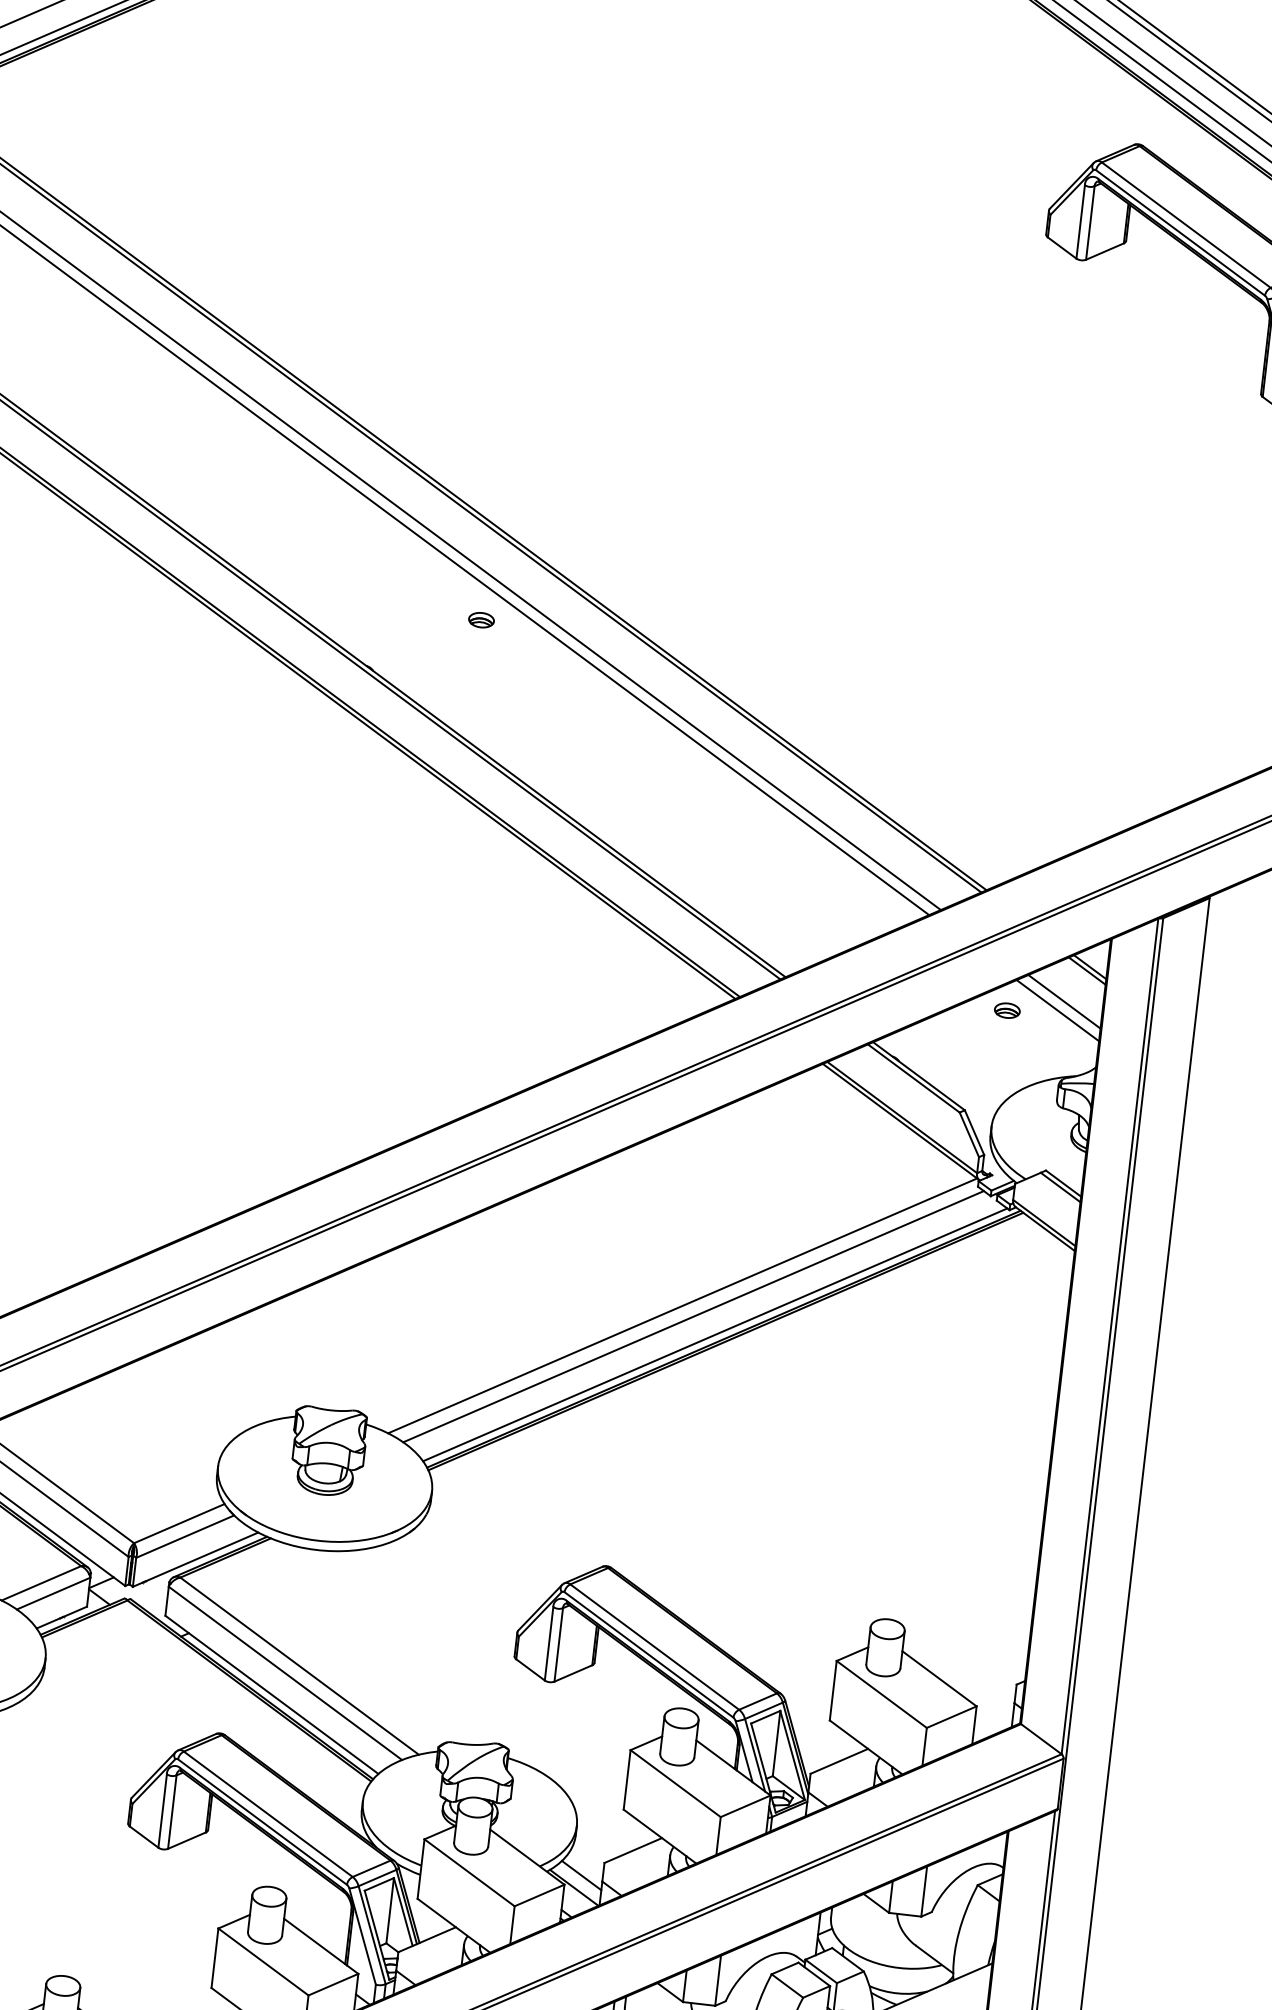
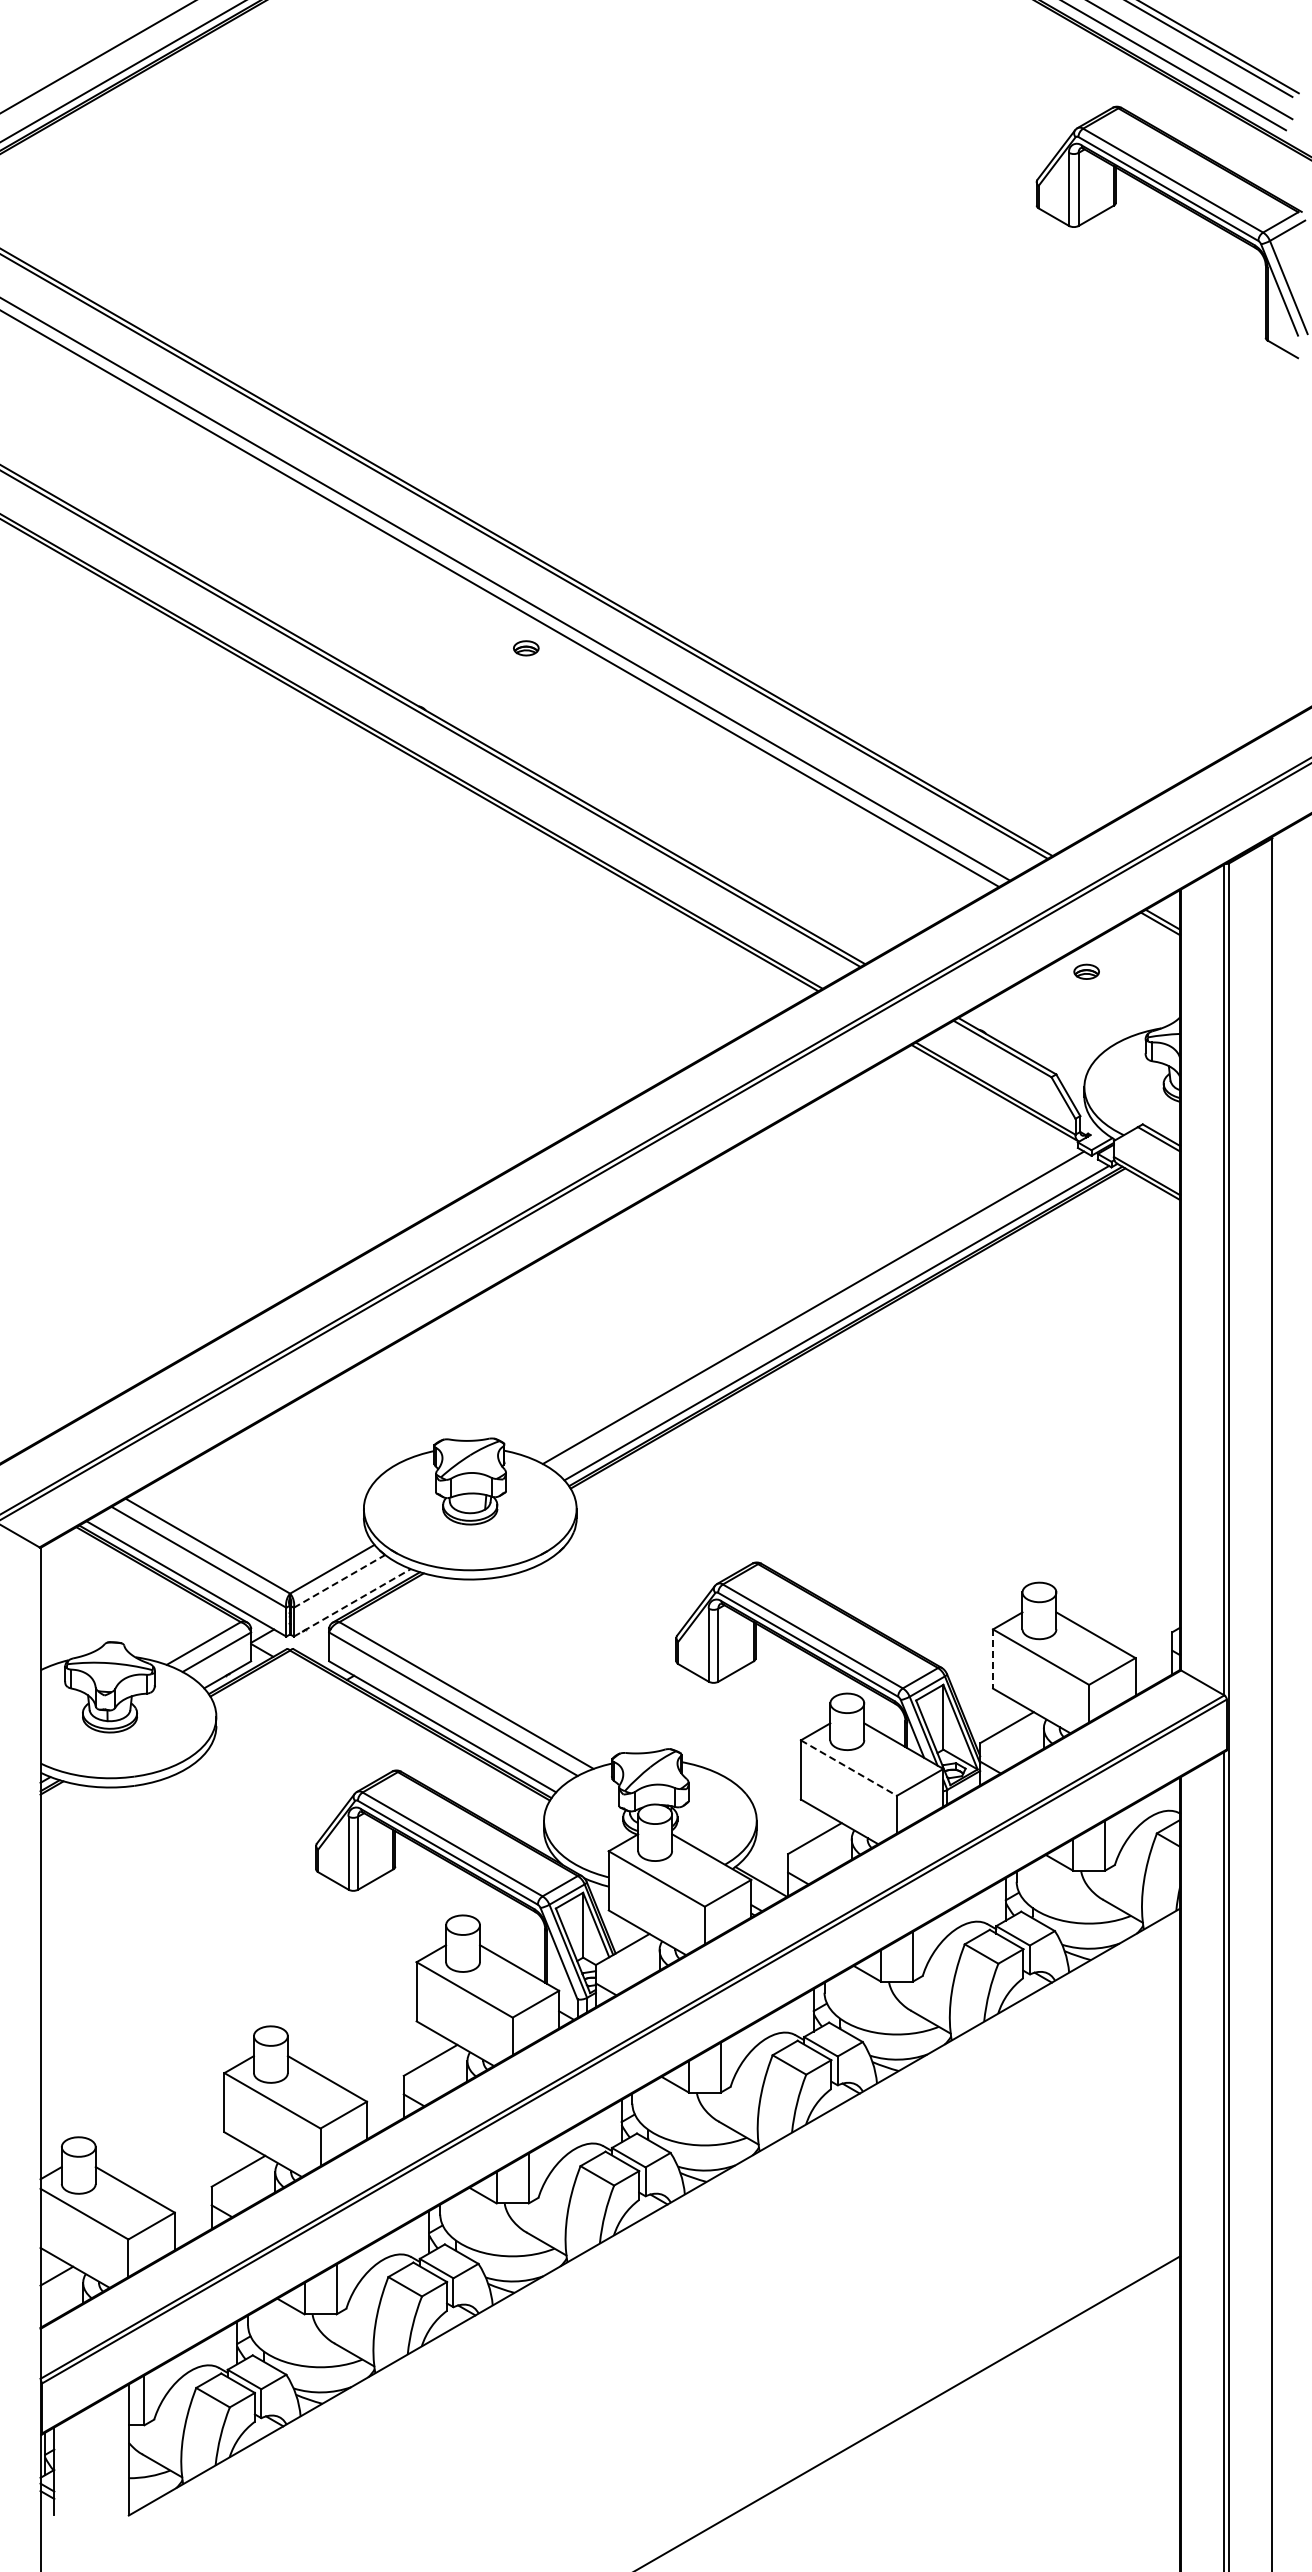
line: (1064, 1001) -> (1141, 956), removed
line: (1058, 1010) -> (1136, 965), removed
line: (682, 1304) -> (801, 1297), removed
line: (185, 1536) -> (339, 1581), solid -> dashed
line: (195, 1559) -> (352, 1602), solid -> dashed
line: (833, 1691) -> (993, 1659), solid -> dashed
line: (676, 1784) -> (849, 1768), solid -> dashed
line: (582, 1875) -> (767, 1868), removed

